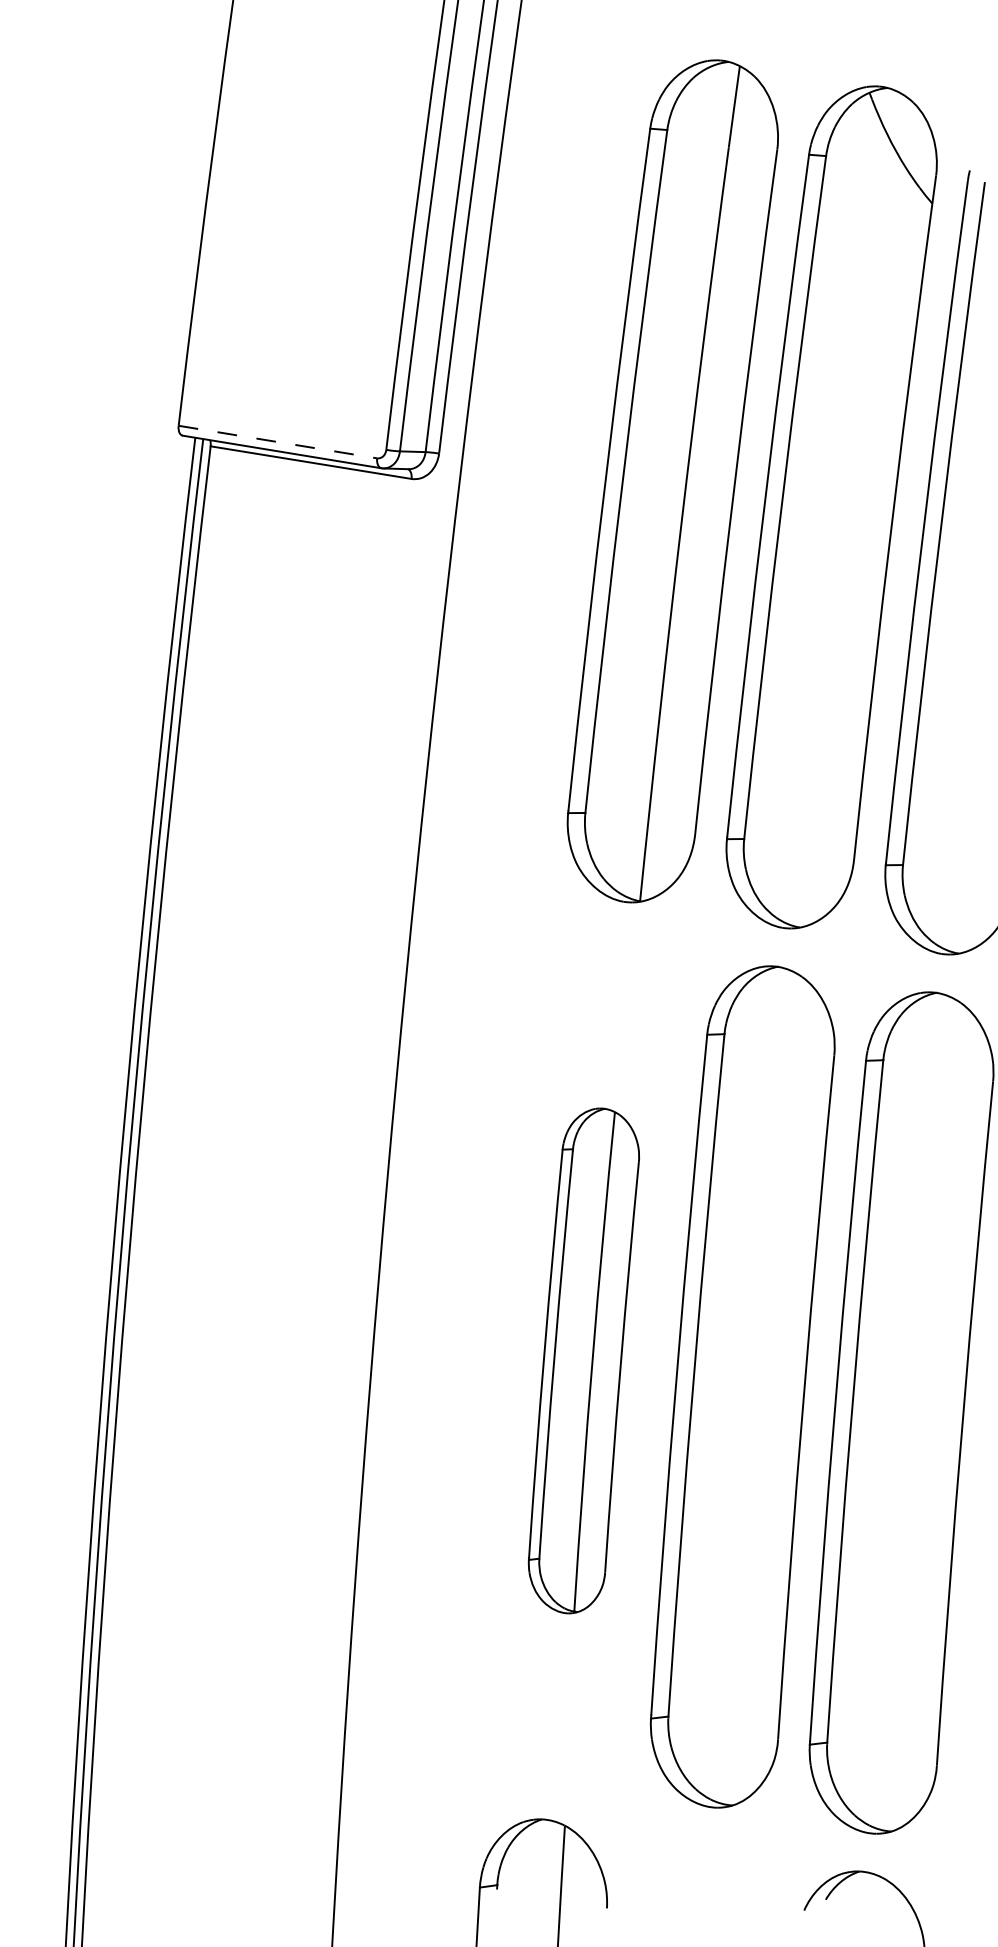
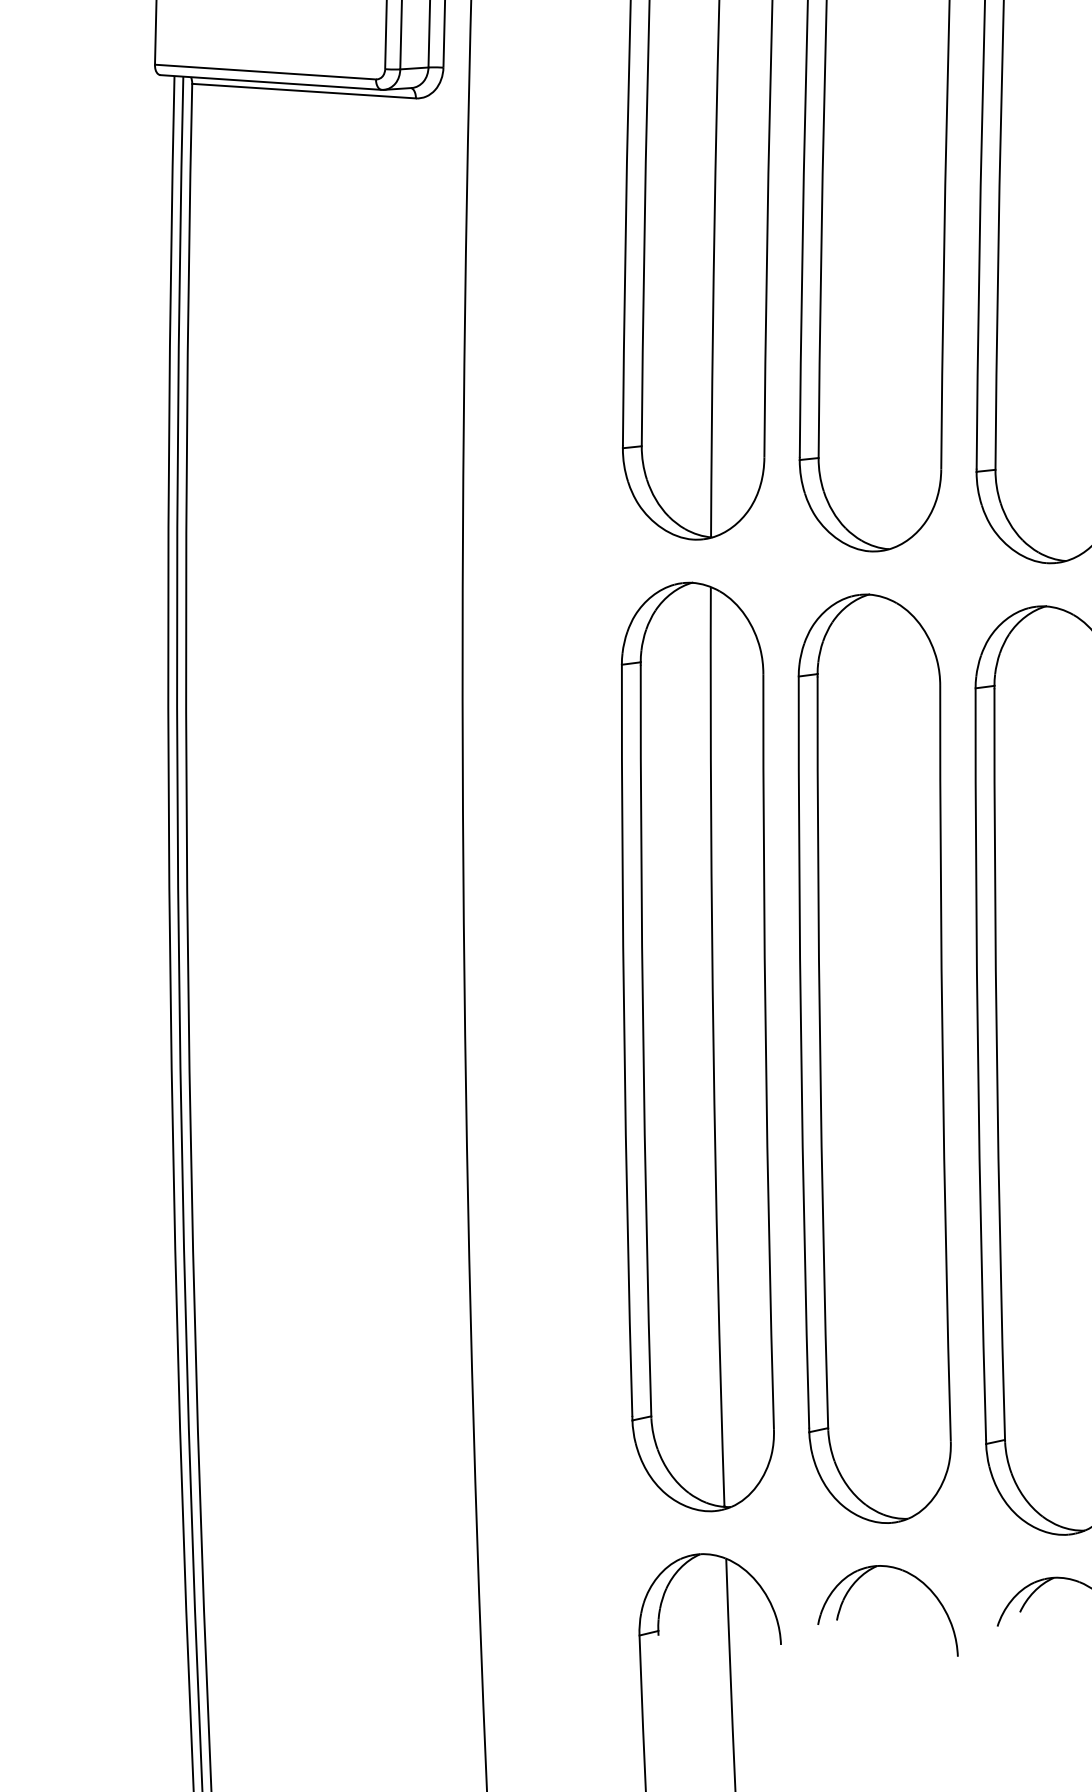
line: (277, 442) -> (265, 72), dashed -> solid
part: (583, 1360) -> (697, 1046), size x1.67
part: (673, 1866) -> (849, 1591), added

